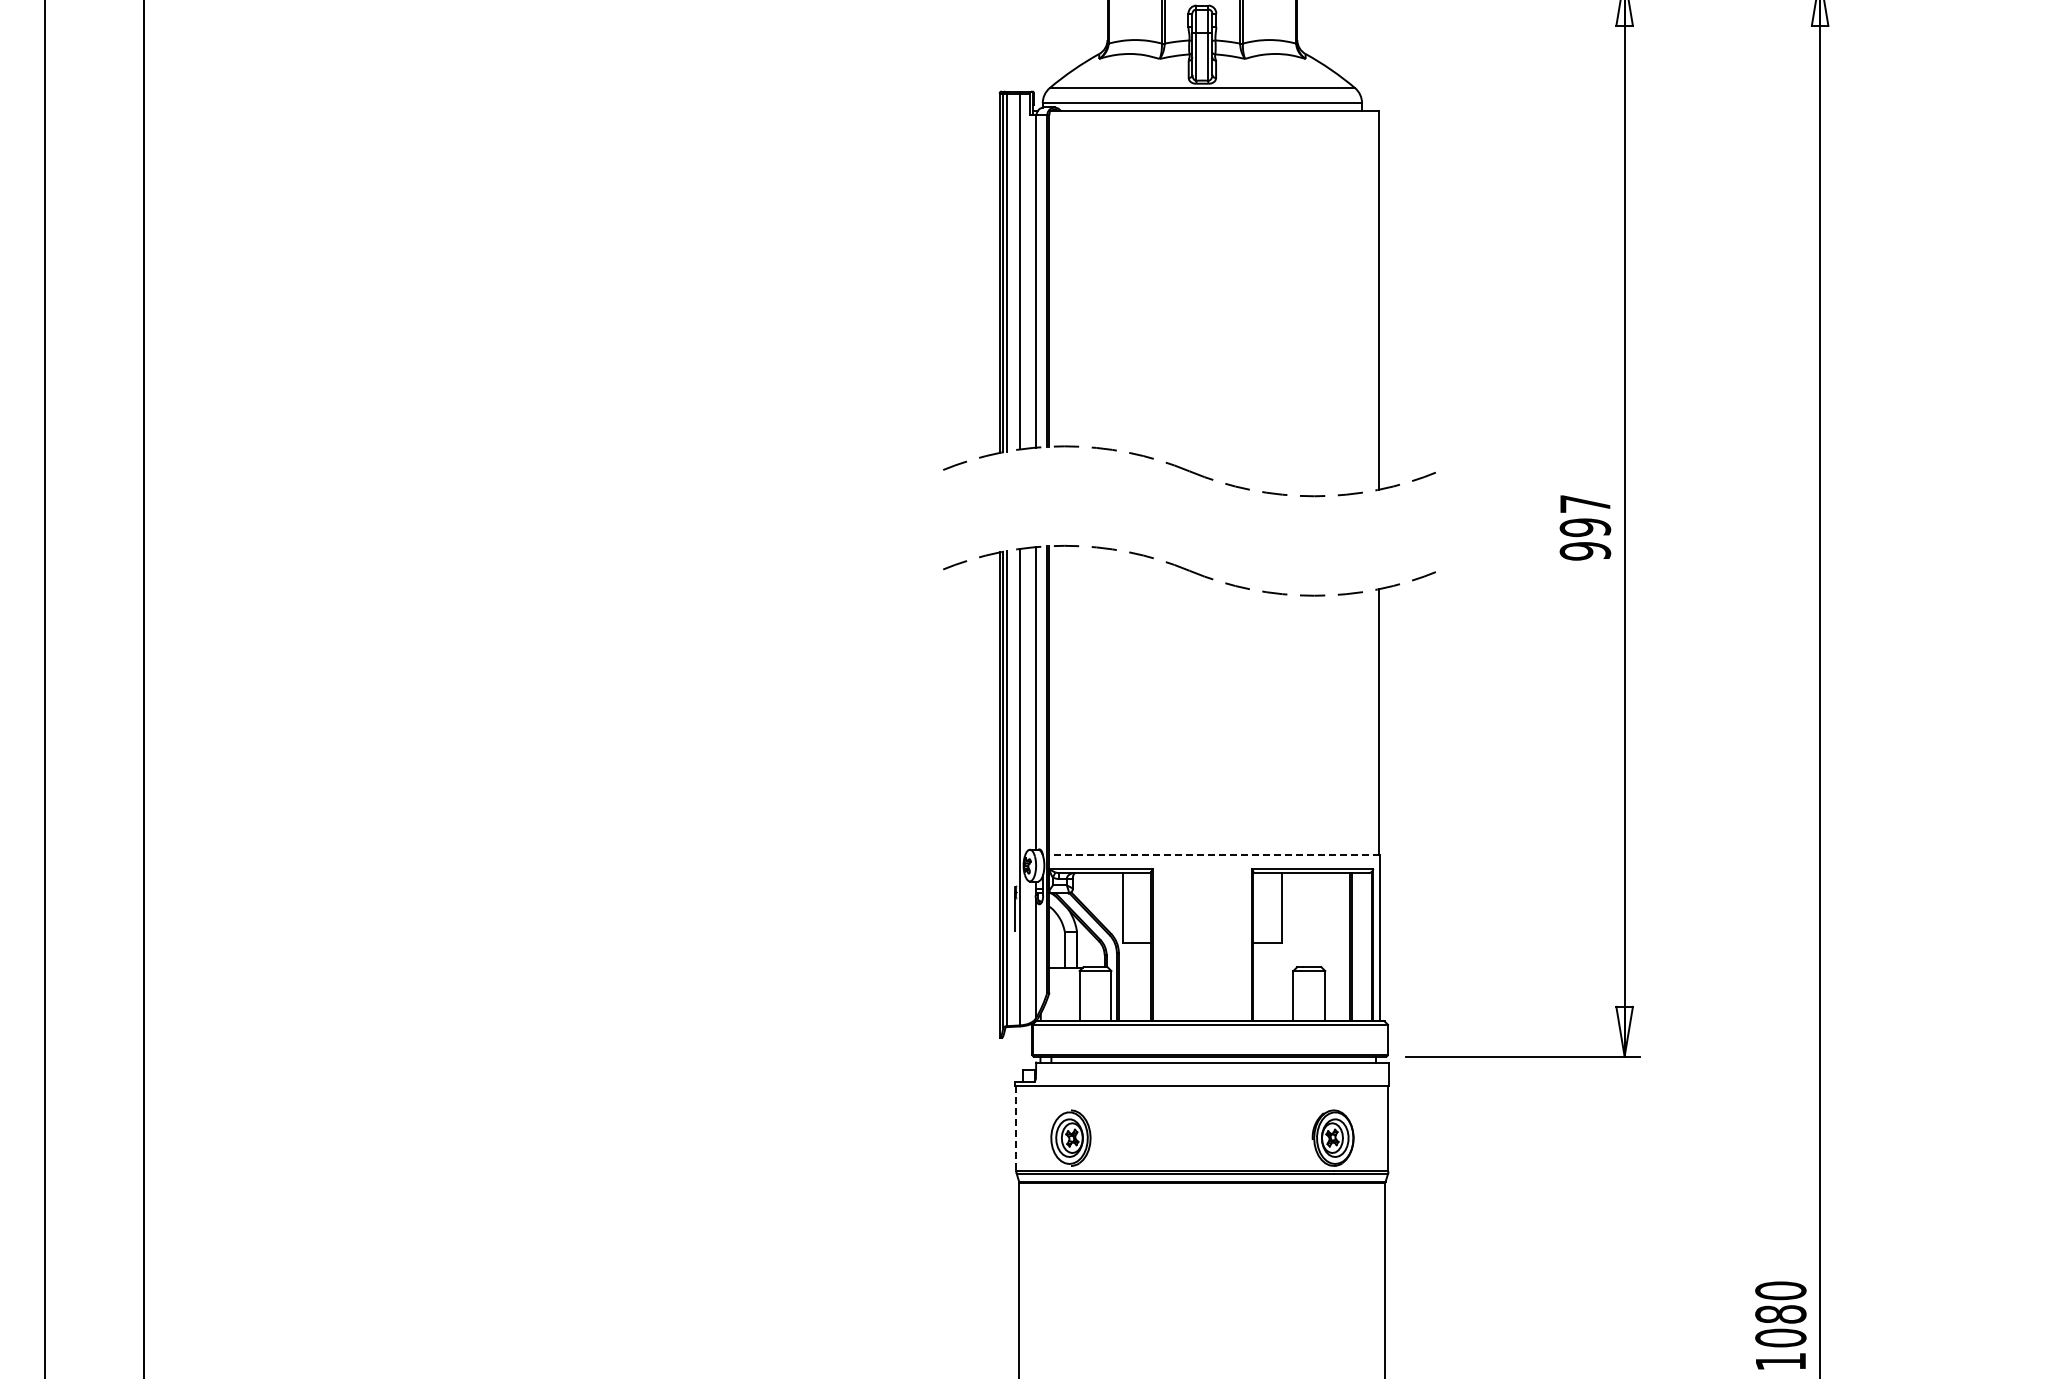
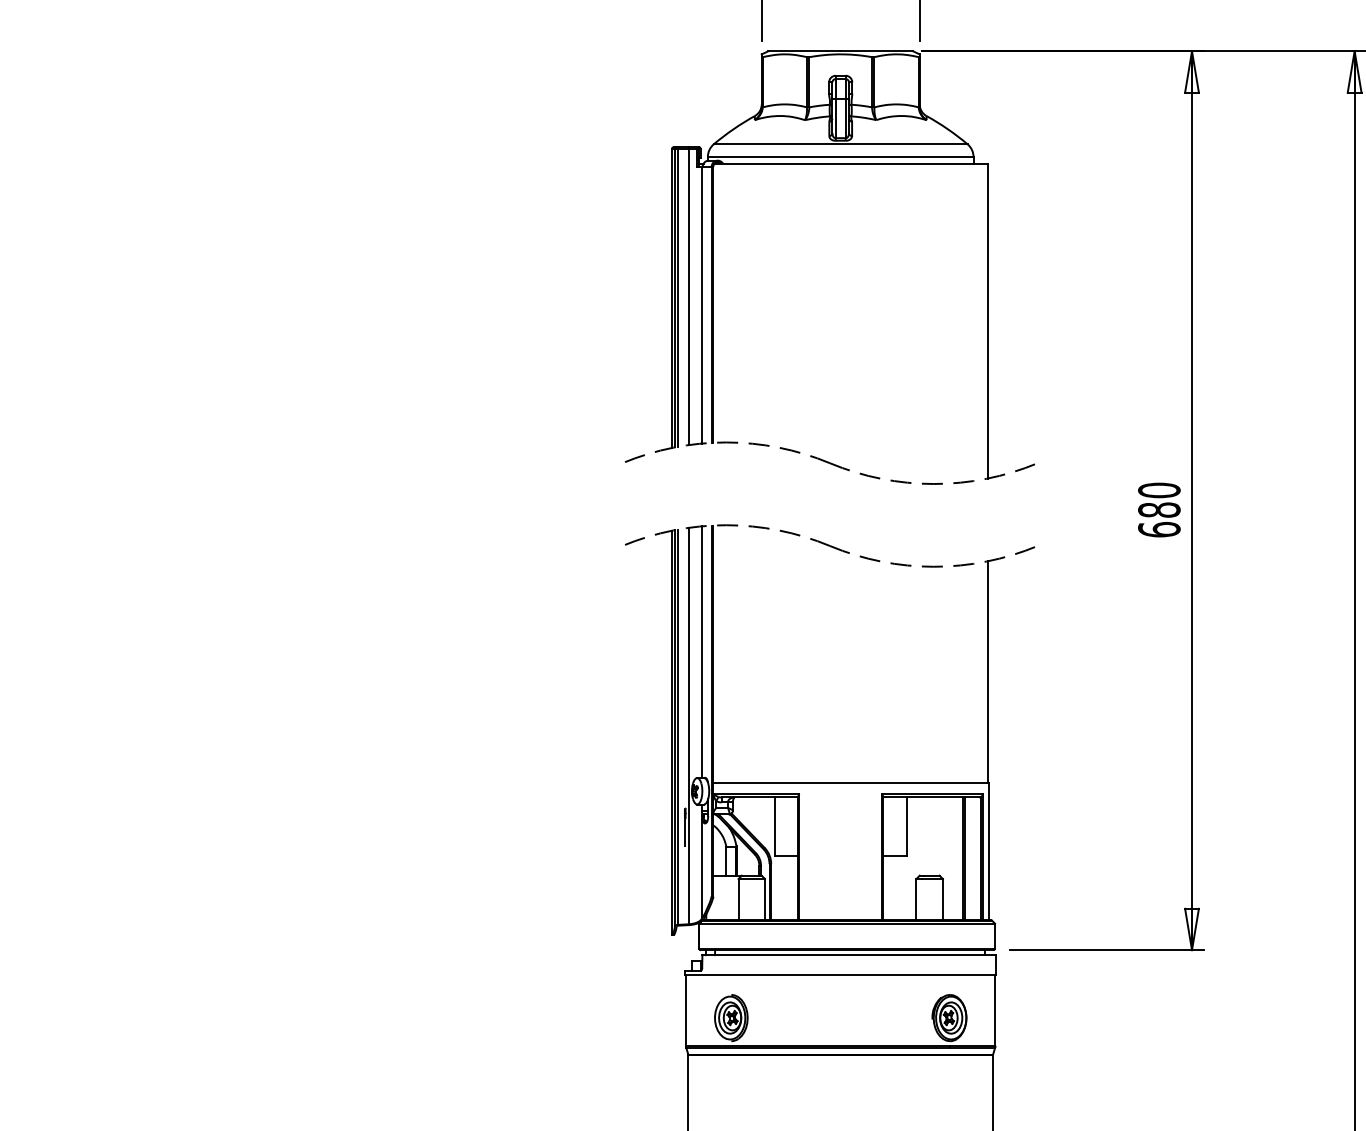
text: (1585, 527) -> (1159, 509), 997 -> 680
line: (1214, 855) -> (850, 782), dashed -> solid
line: (1016, 1129) -> (686, 1010), dashed -> solid

